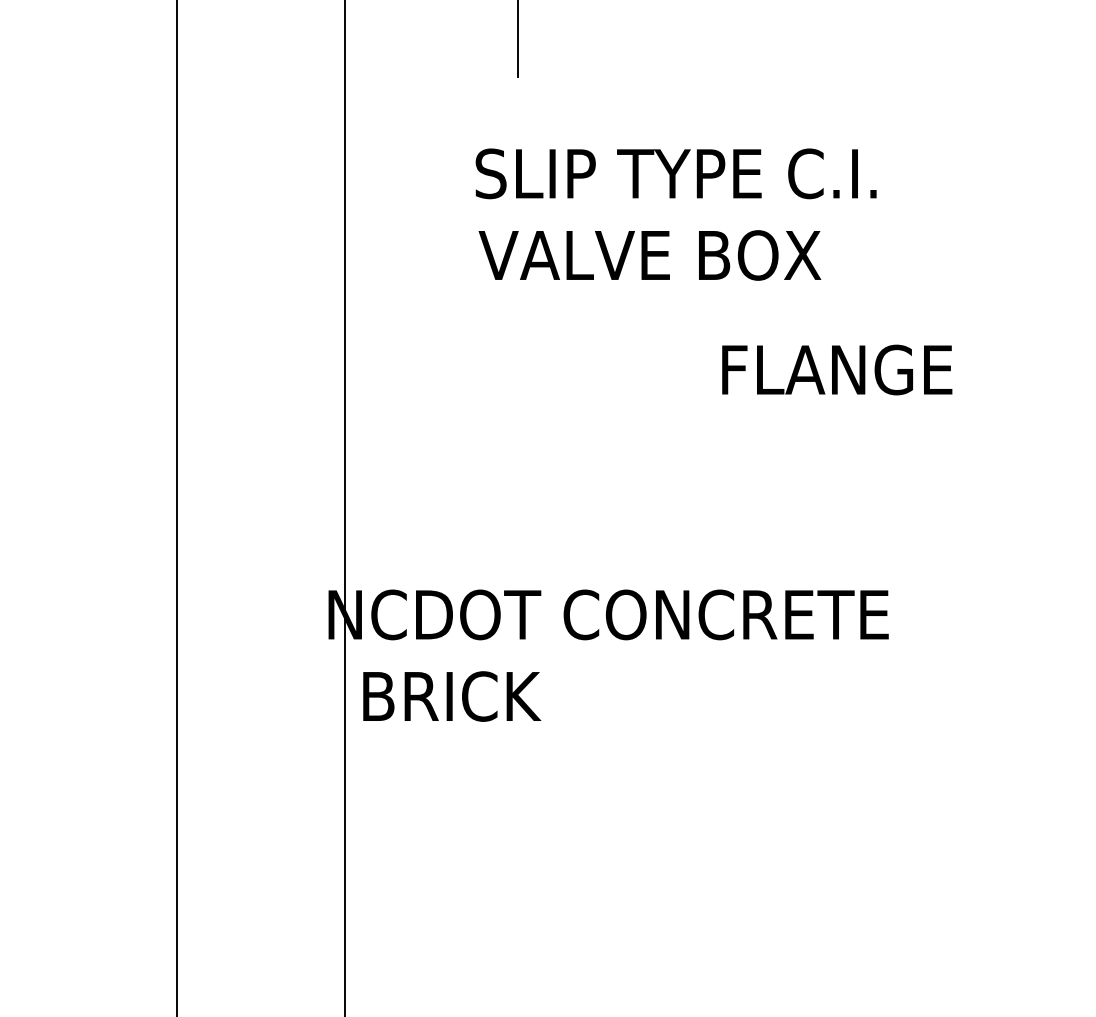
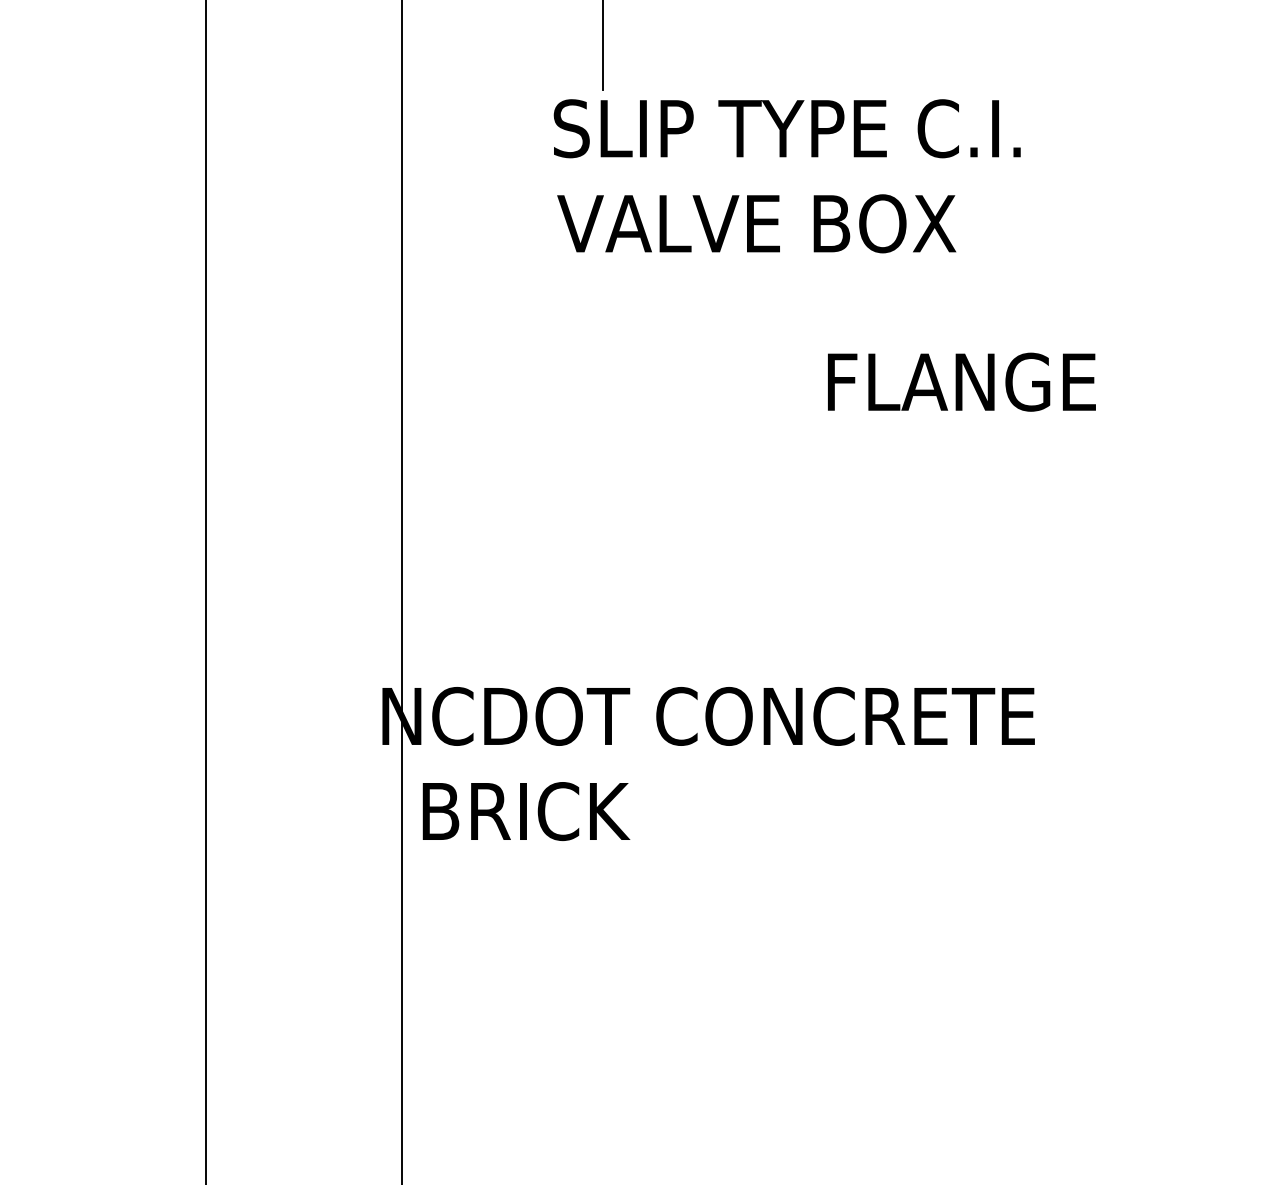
text: (675, 214) -> (786, 176), moved
text: (836, 369) -> (961, 381), moved

